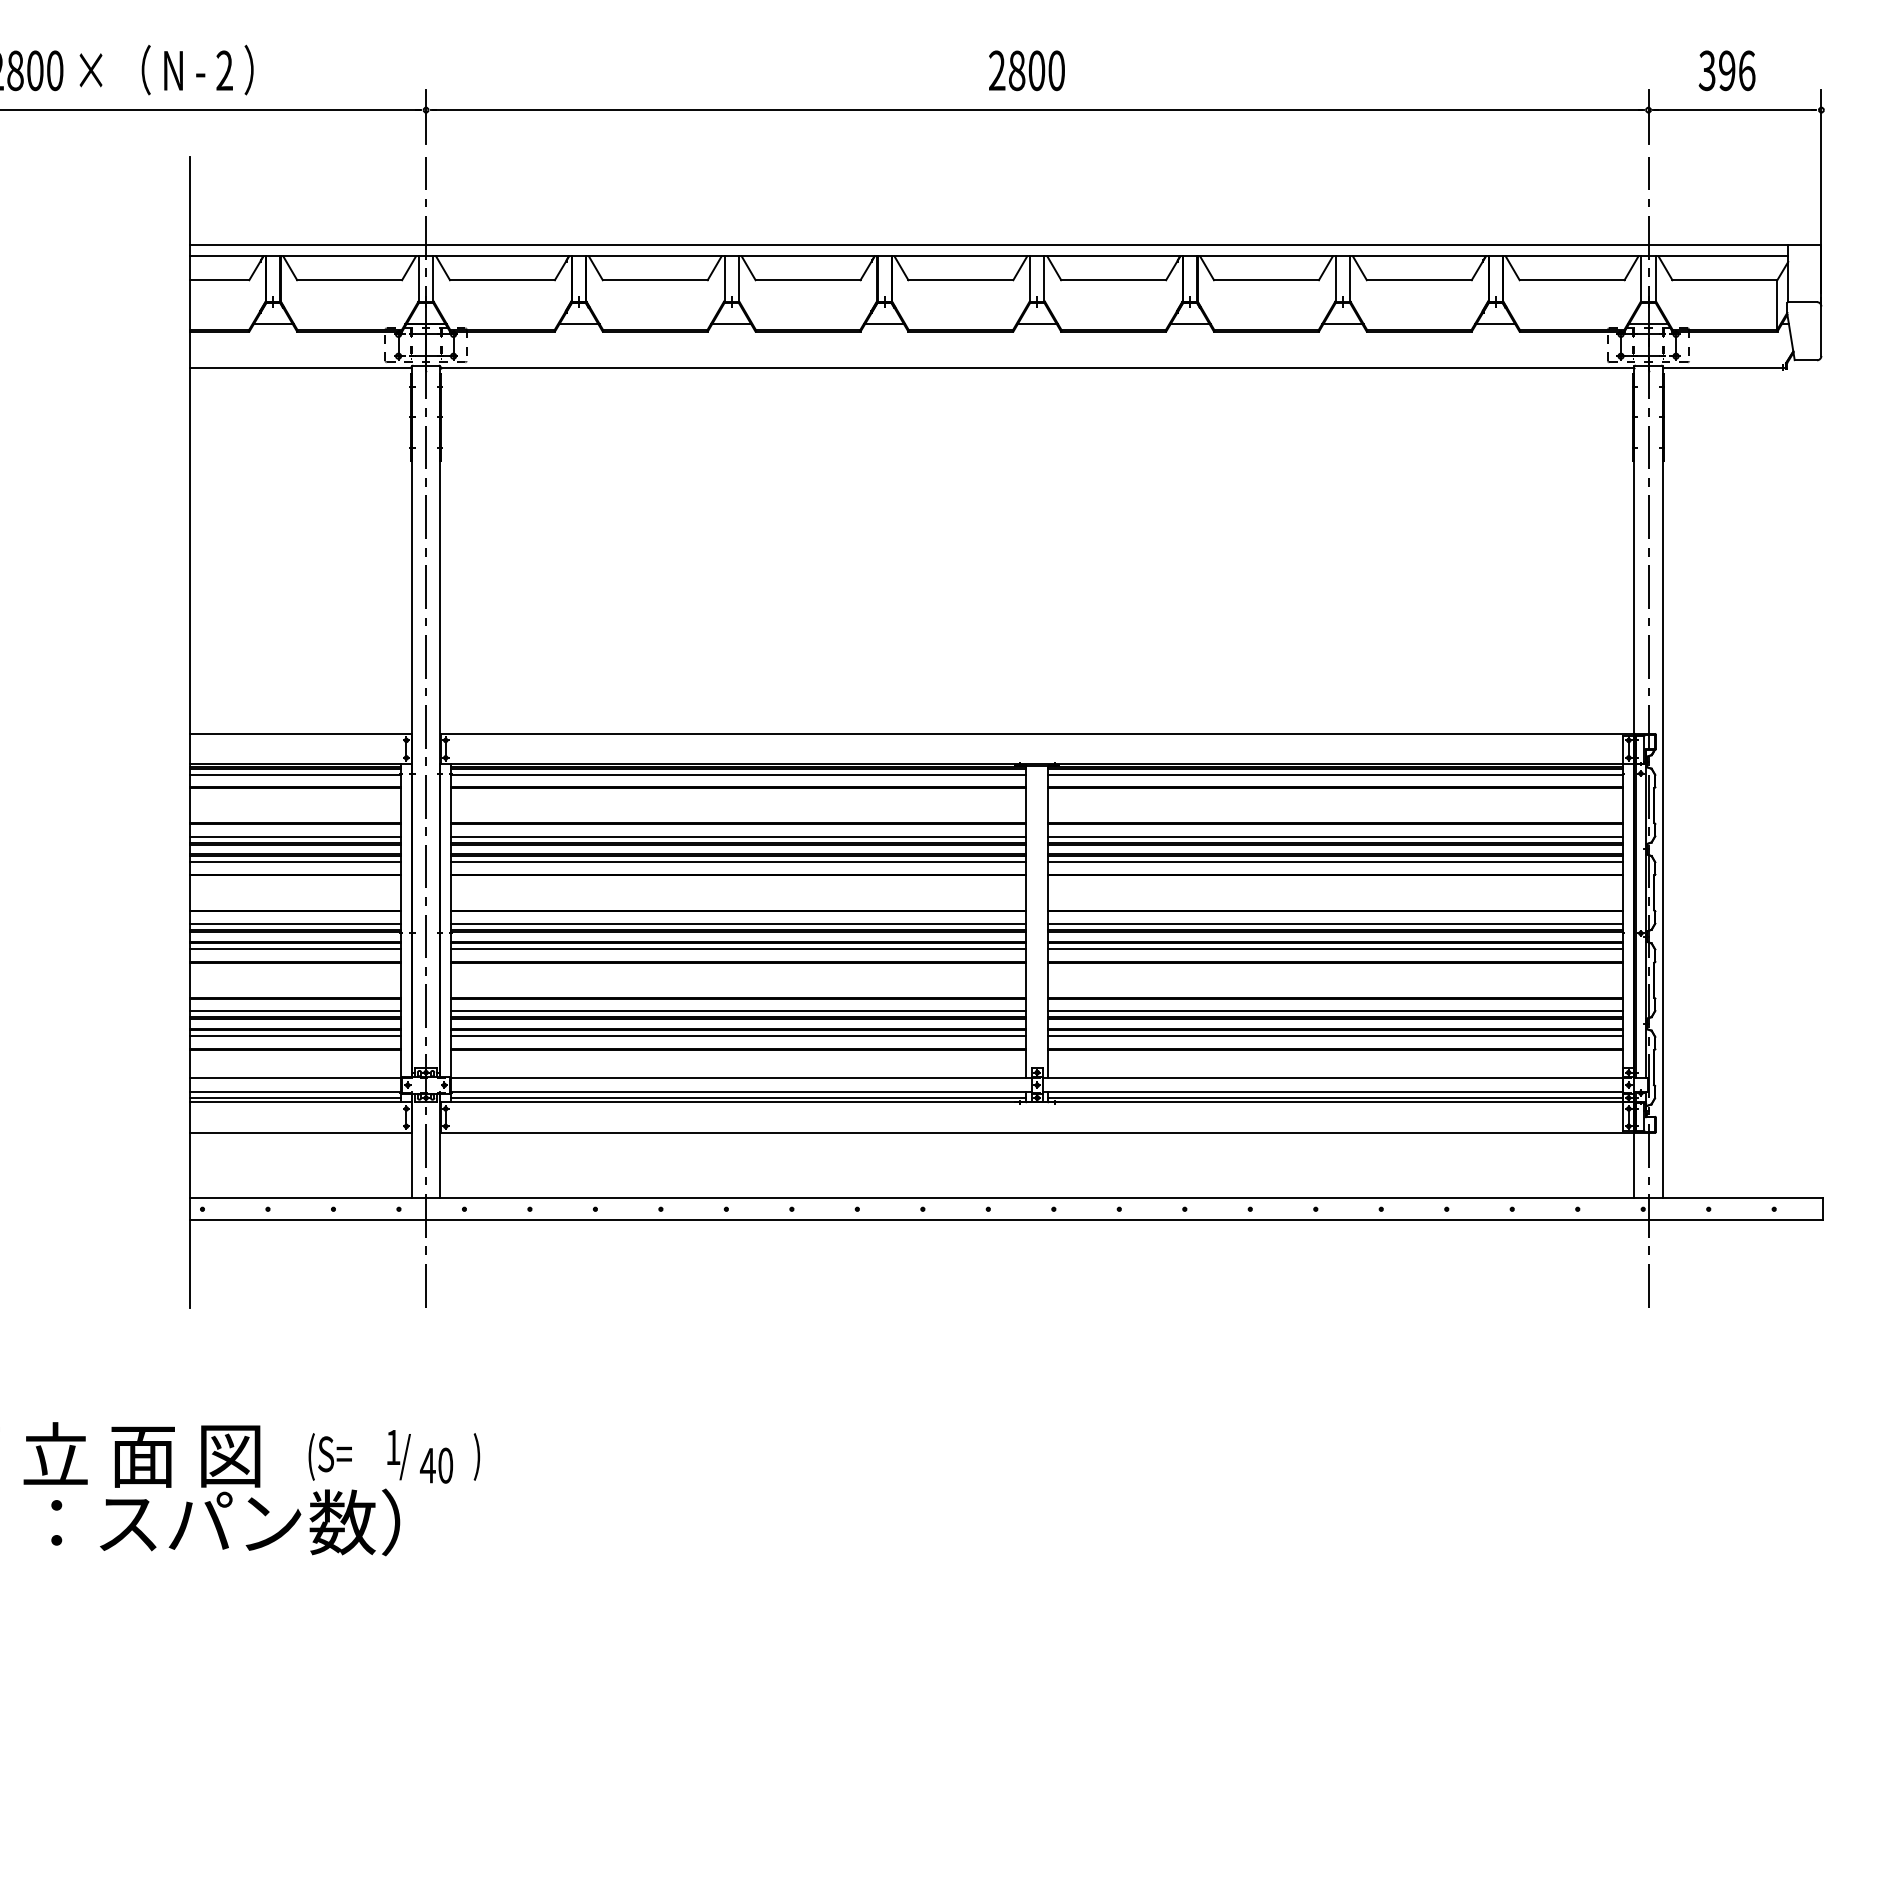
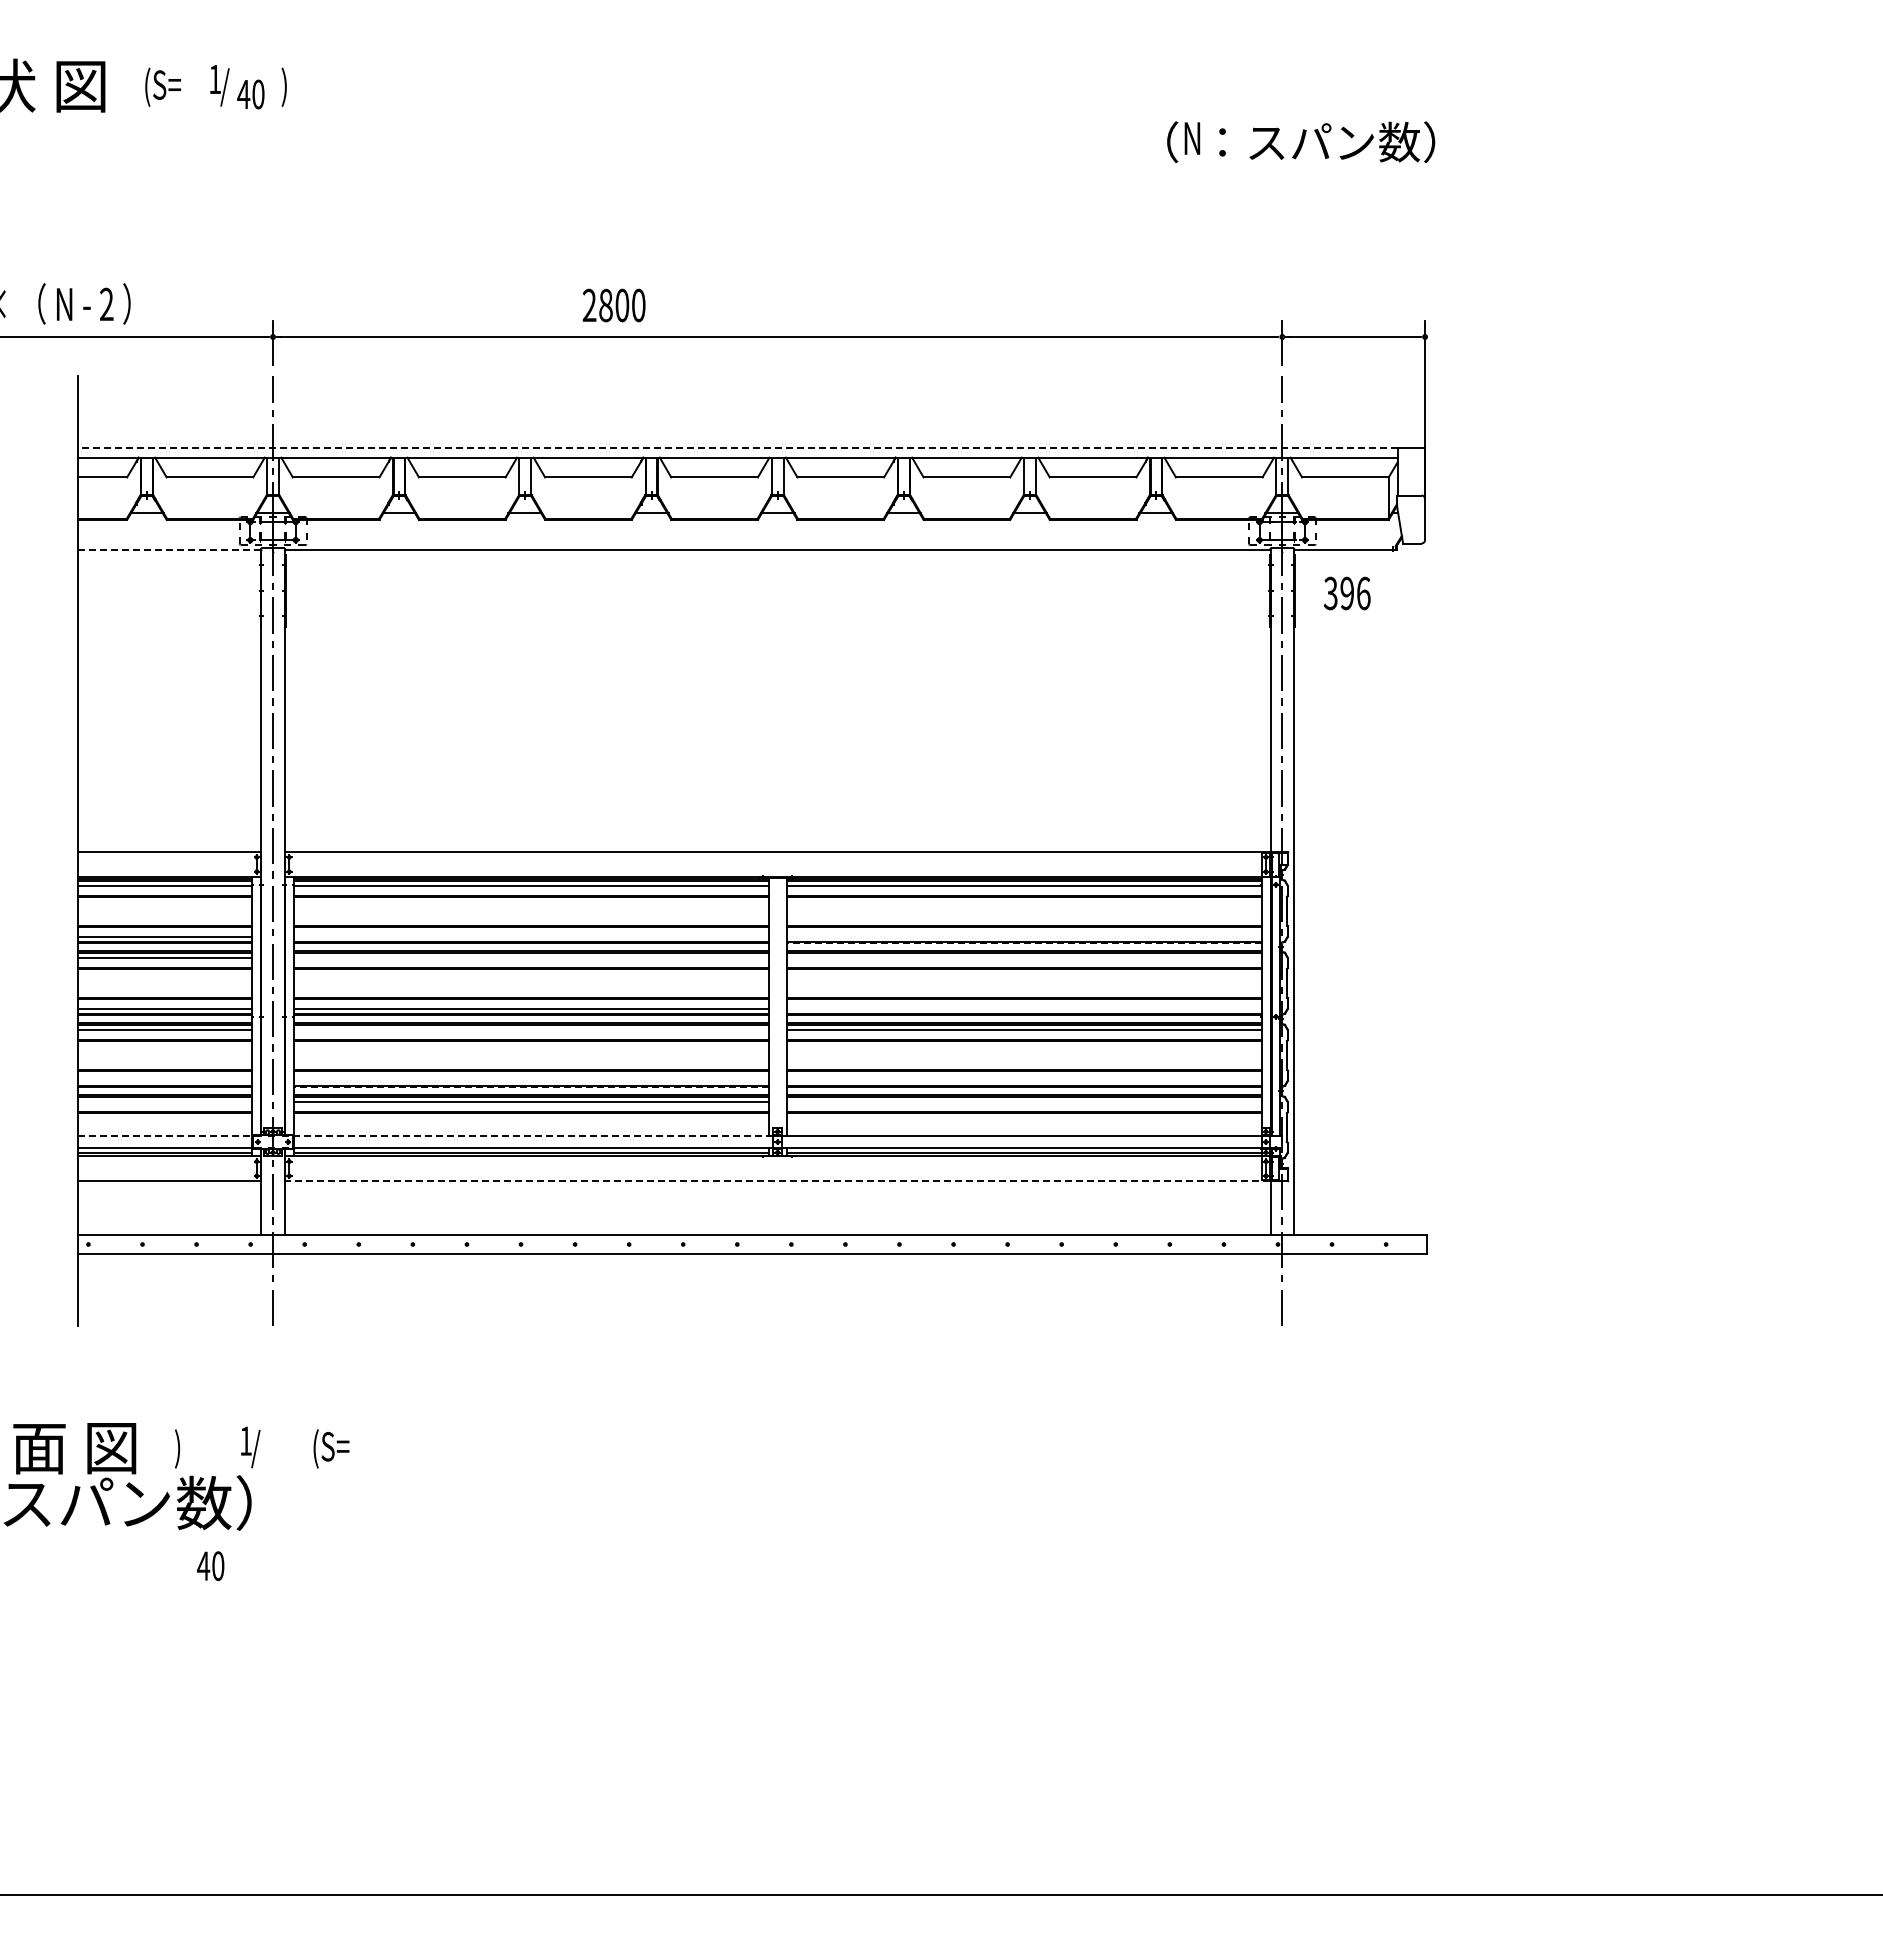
text: (1026, 70) -> (613, 305), moved
text: (1726, 70) -> (1346, 593), moved
line: (988, 245) -> (737, 448), solid -> dashed
line: (301, 367) -> (170, 549), solid -> dashed
line: (737, 836) -> (530, 936), removed
line: (1335, 836) -> (1023, 936), removed
line: (1335, 844) -> (1023, 943), solid -> dashed
line: (737, 861) -> (530, 957), removed
line: (1335, 861) -> (1023, 957), removed
line: (1335, 923) -> (1023, 1008), removed
line: (737, 948) -> (530, 1029), removed
line: (295, 1010) -> (165, 1080), removed
line: (737, 1010) -> (530, 1080), removed
line: (1335, 1010) -> (1023, 1080), removed
line: (737, 1019) -> (530, 1087), solid -> dashed
line: (295, 1036) -> (165, 1101), removed
line: (1335, 1036) -> (1023, 1101), removed
line: (295, 1078) -> (165, 1136), solid -> dashed
line: (741, 1078) -> (533, 1136), solid -> dashed
line: (1037, 1133) -> (777, 1181), solid -> dashed
text: (329, 1456) -> (193, 1448), (S= -> )
text: (495, 1456) -> (330, 1448), ) -> (S=
text: (436, 1464) -> (210, 1565), moved

